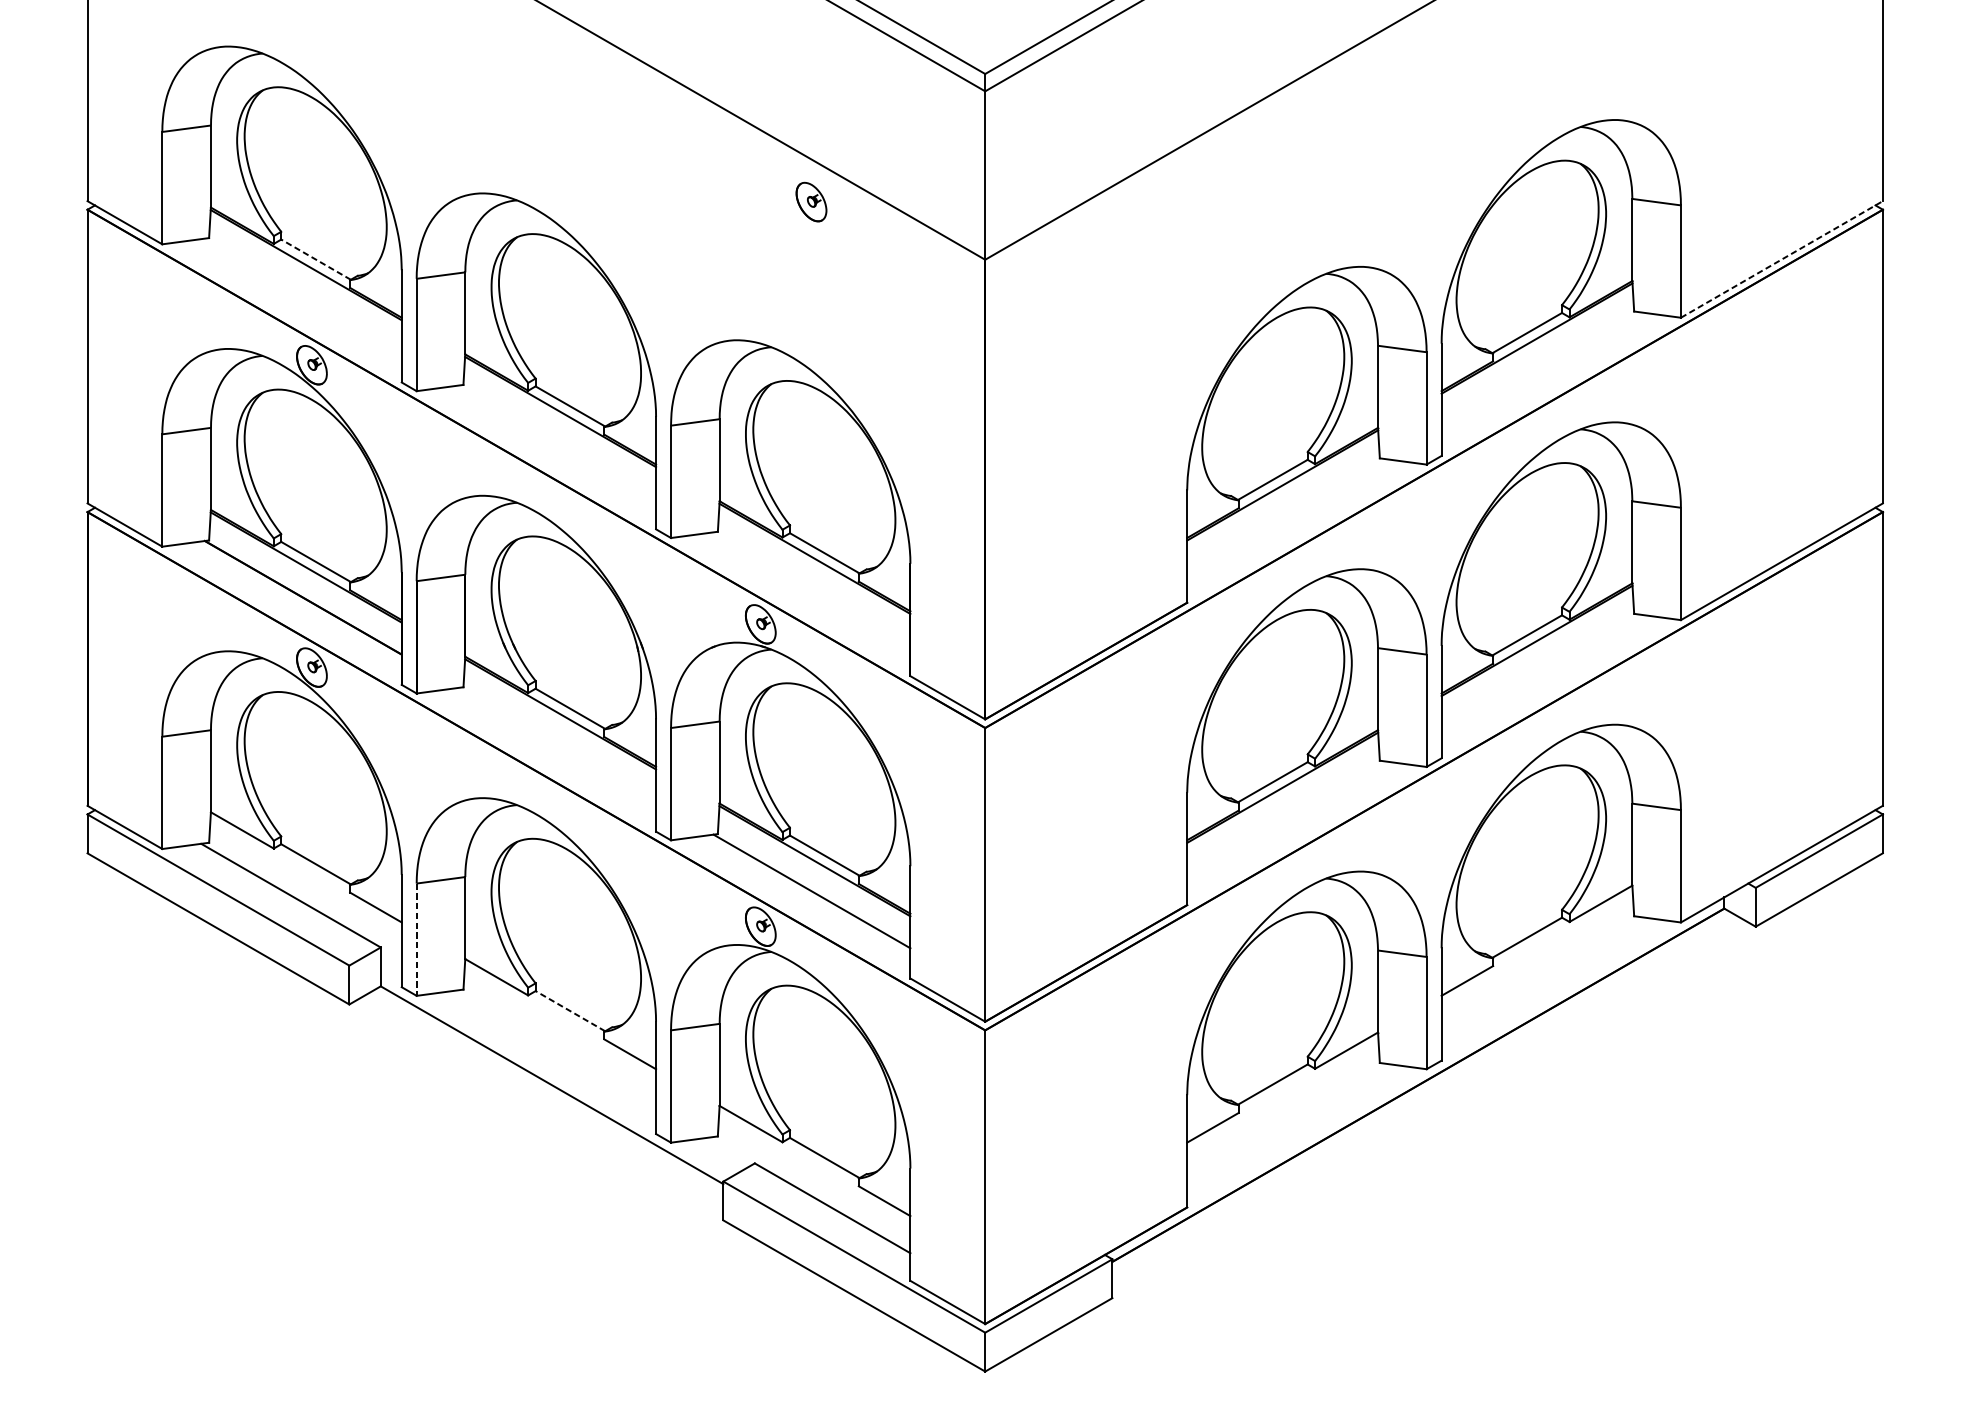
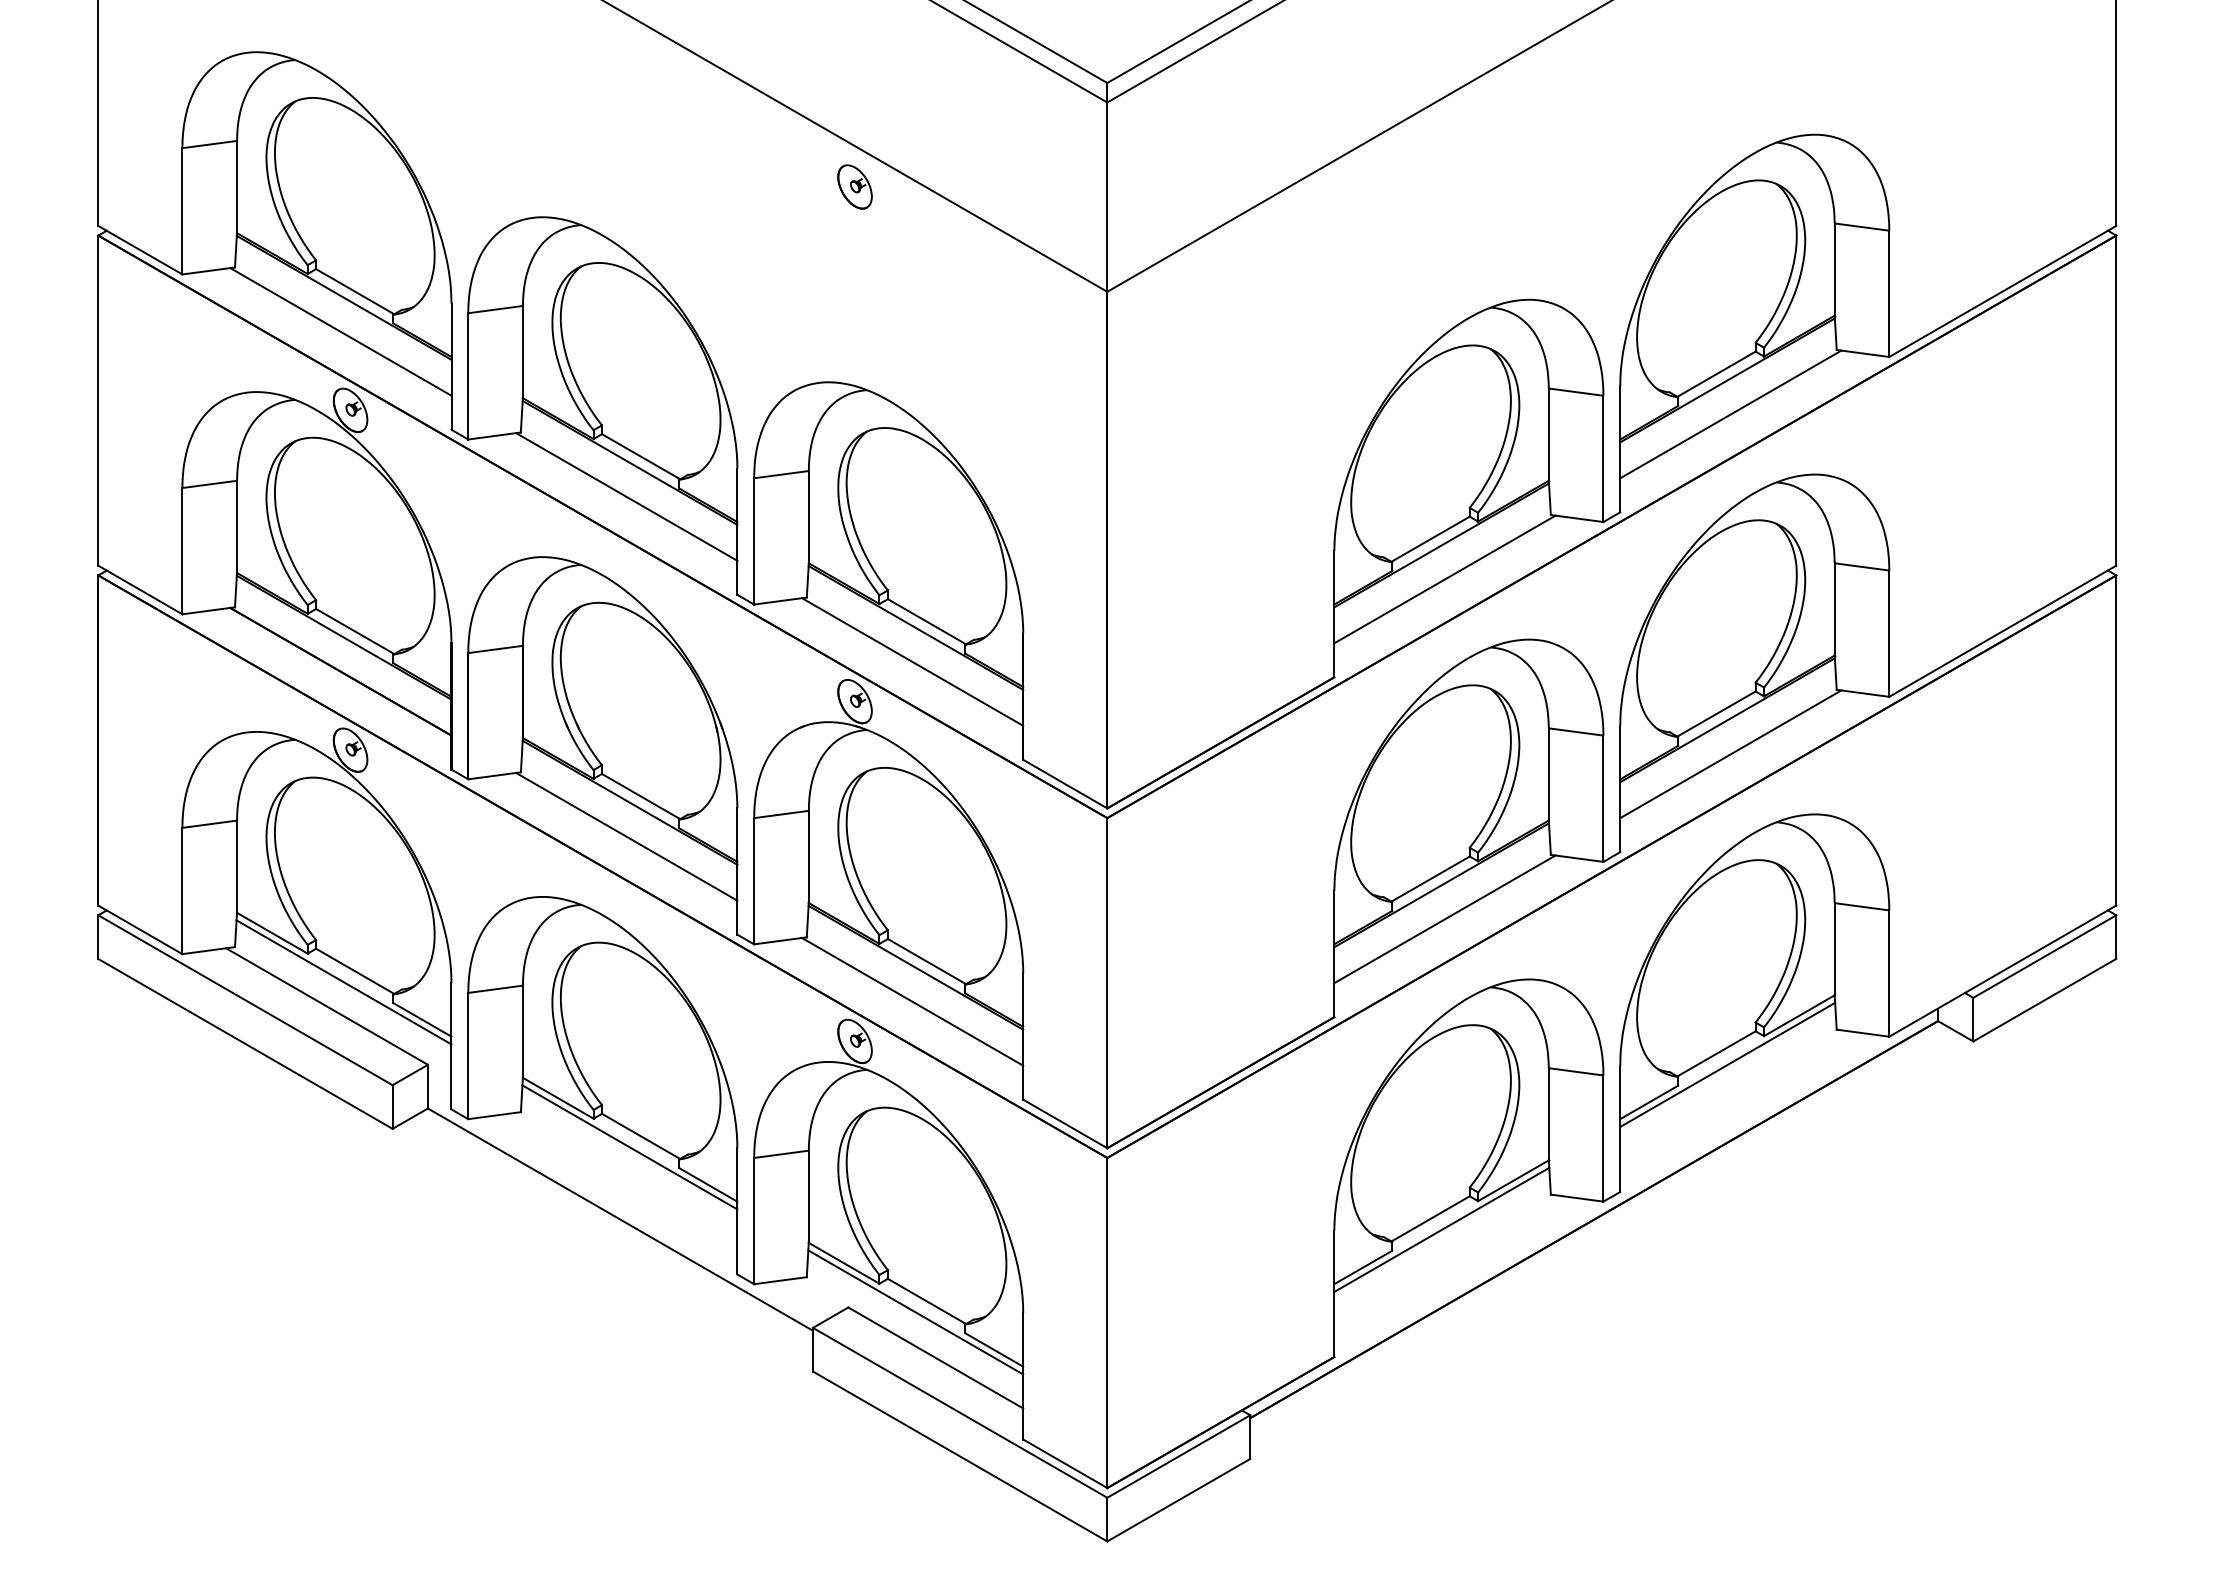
part: (811, 201) -> (854, 186), moved
line: (315, 259) -> (354, 291), dashed -> solid
line: (1782, 259) -> (2003, 291), dashed -> solid
line: (302, 295) -> (340, 331), added
line: (1539, 368) -> (1730, 414), added
line: (557, 441) -> (626, 496), added
line: (1285, 515) -> (1444, 579), added
line: (811, 588) -> (912, 661), added
line: (1539, 671) -> (1730, 754), added
line: (557, 744) -> (626, 836), added
line: (1285, 818) -> (1444, 919), added
line: (305, 874) -> (343, 982), added
line: (416, 940) -> (468, 1056), dashed -> solid
line: (1537, 947) -> (1727, 1064), added
line: (569, 1011) -> (640, 1136), dashed -> solid
line: (560, 1021) -> (629, 1147), added
line: (1282, 1094) -> (1441, 1229), added
line: (814, 1167) -> (915, 1312), added

